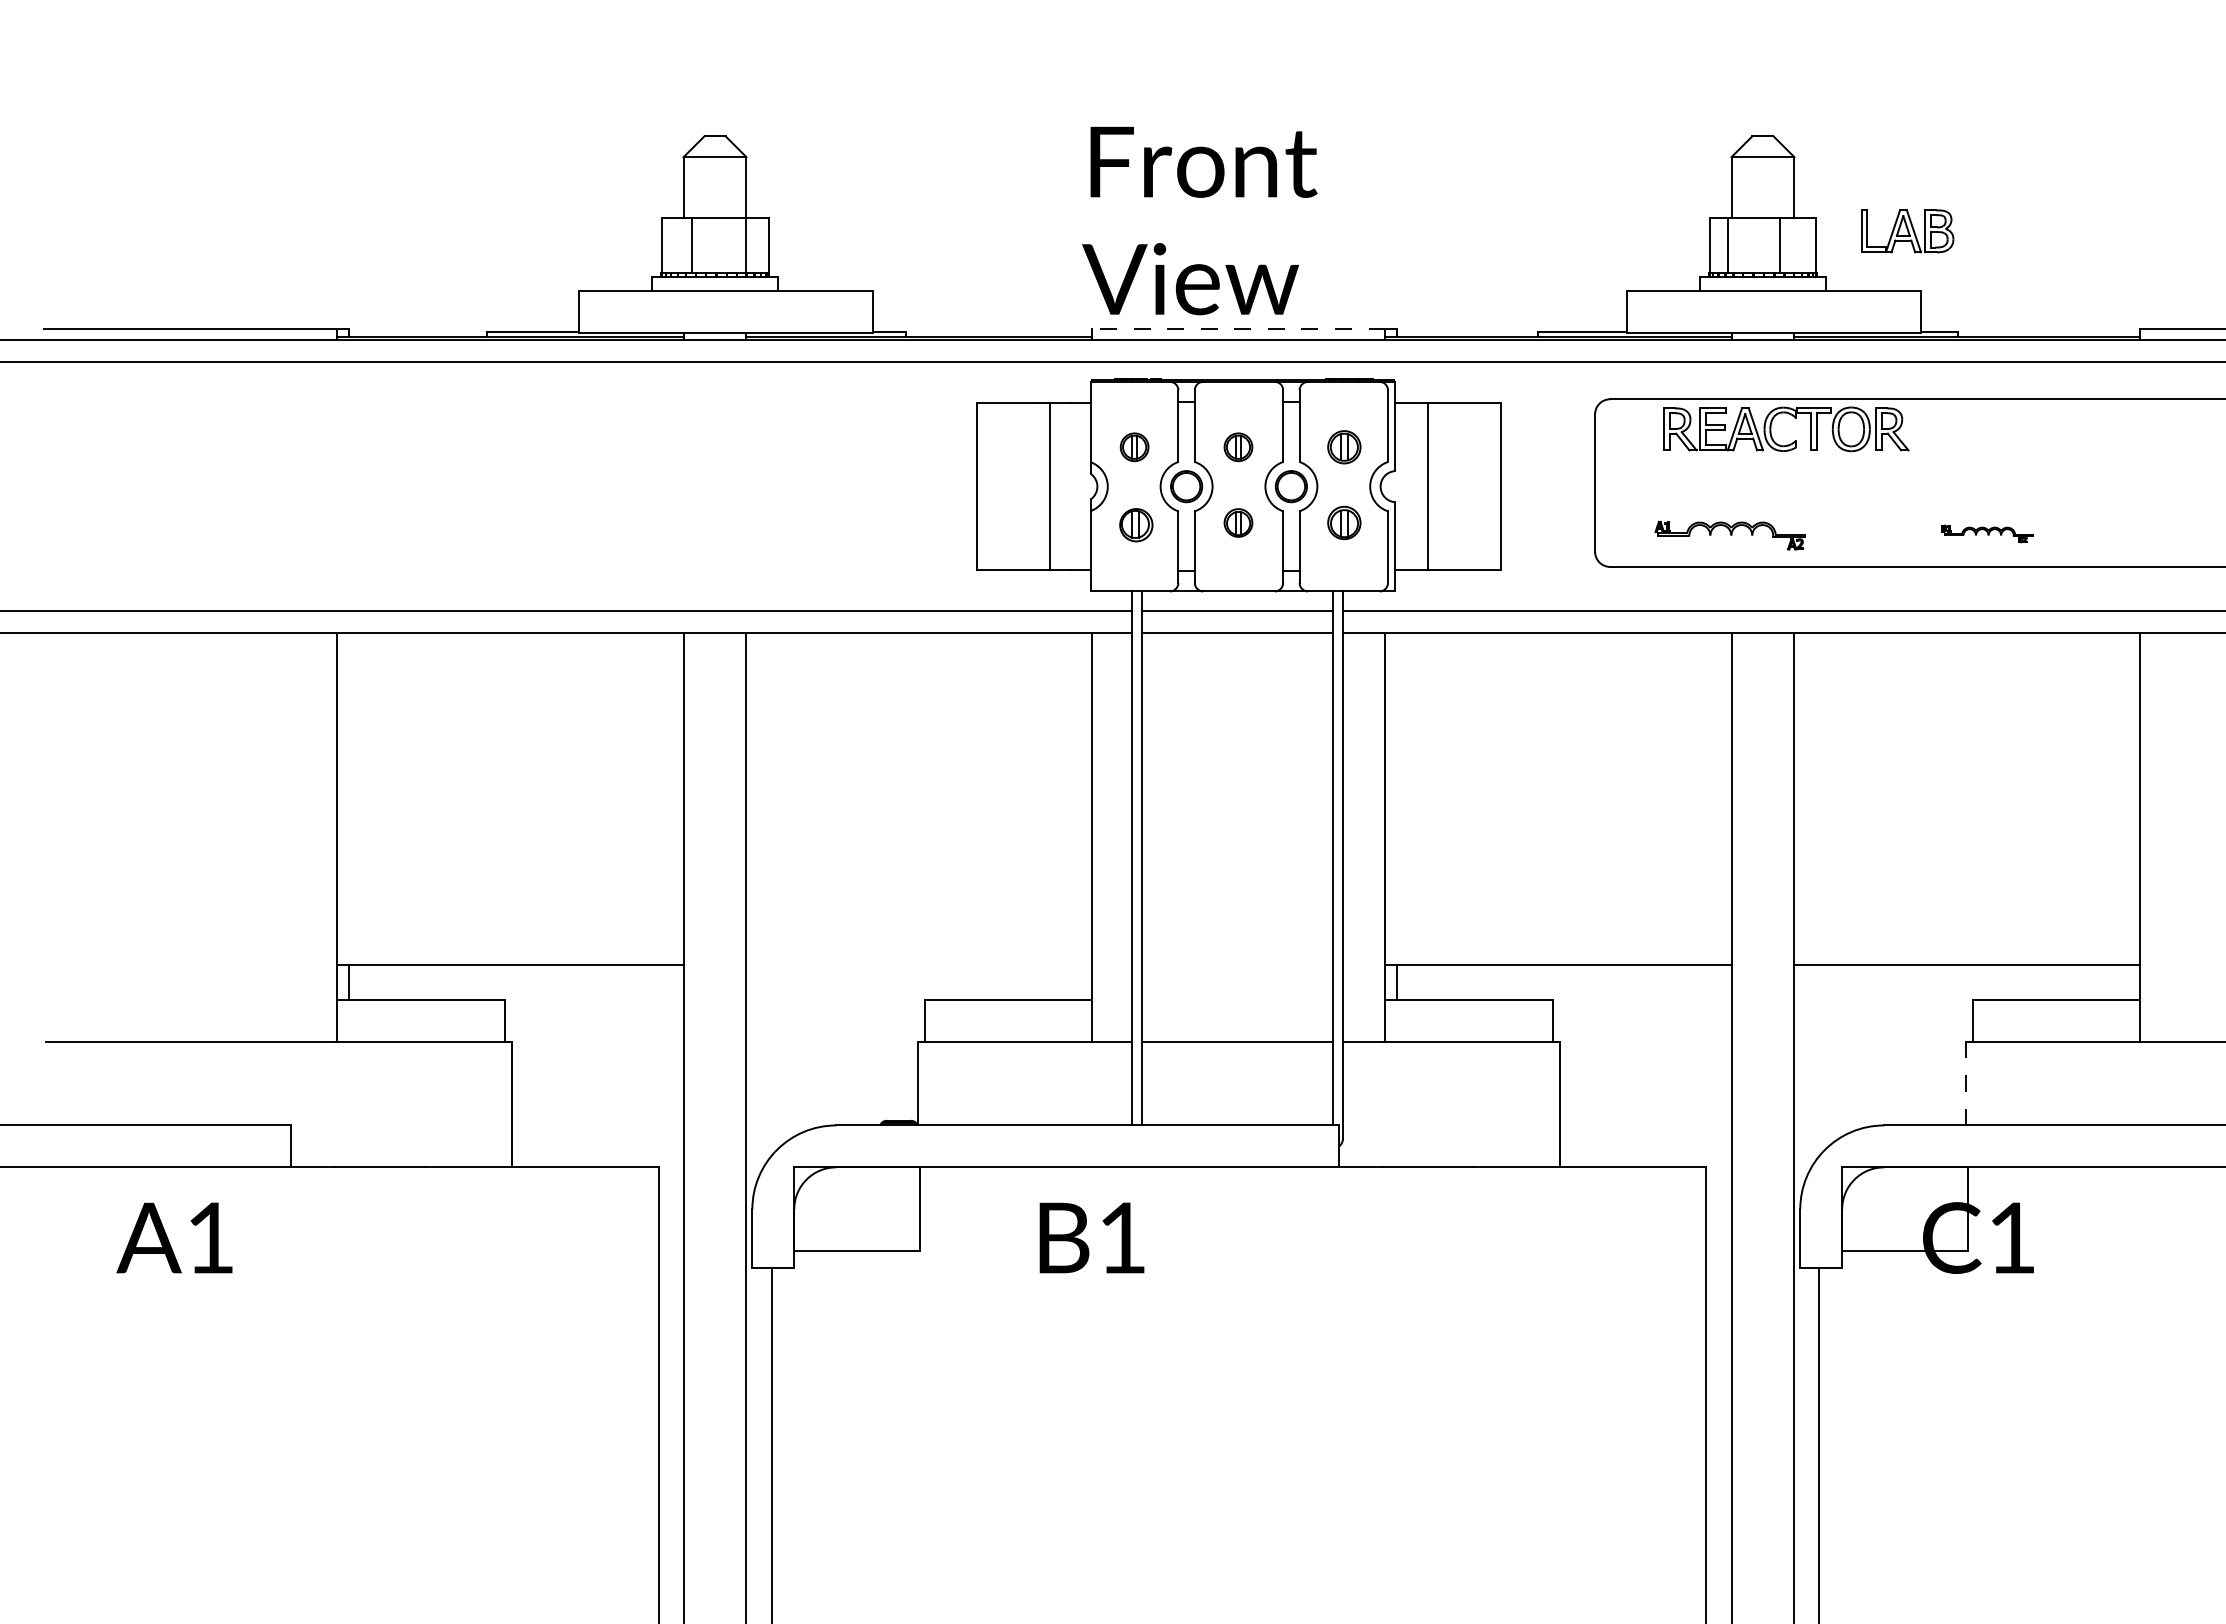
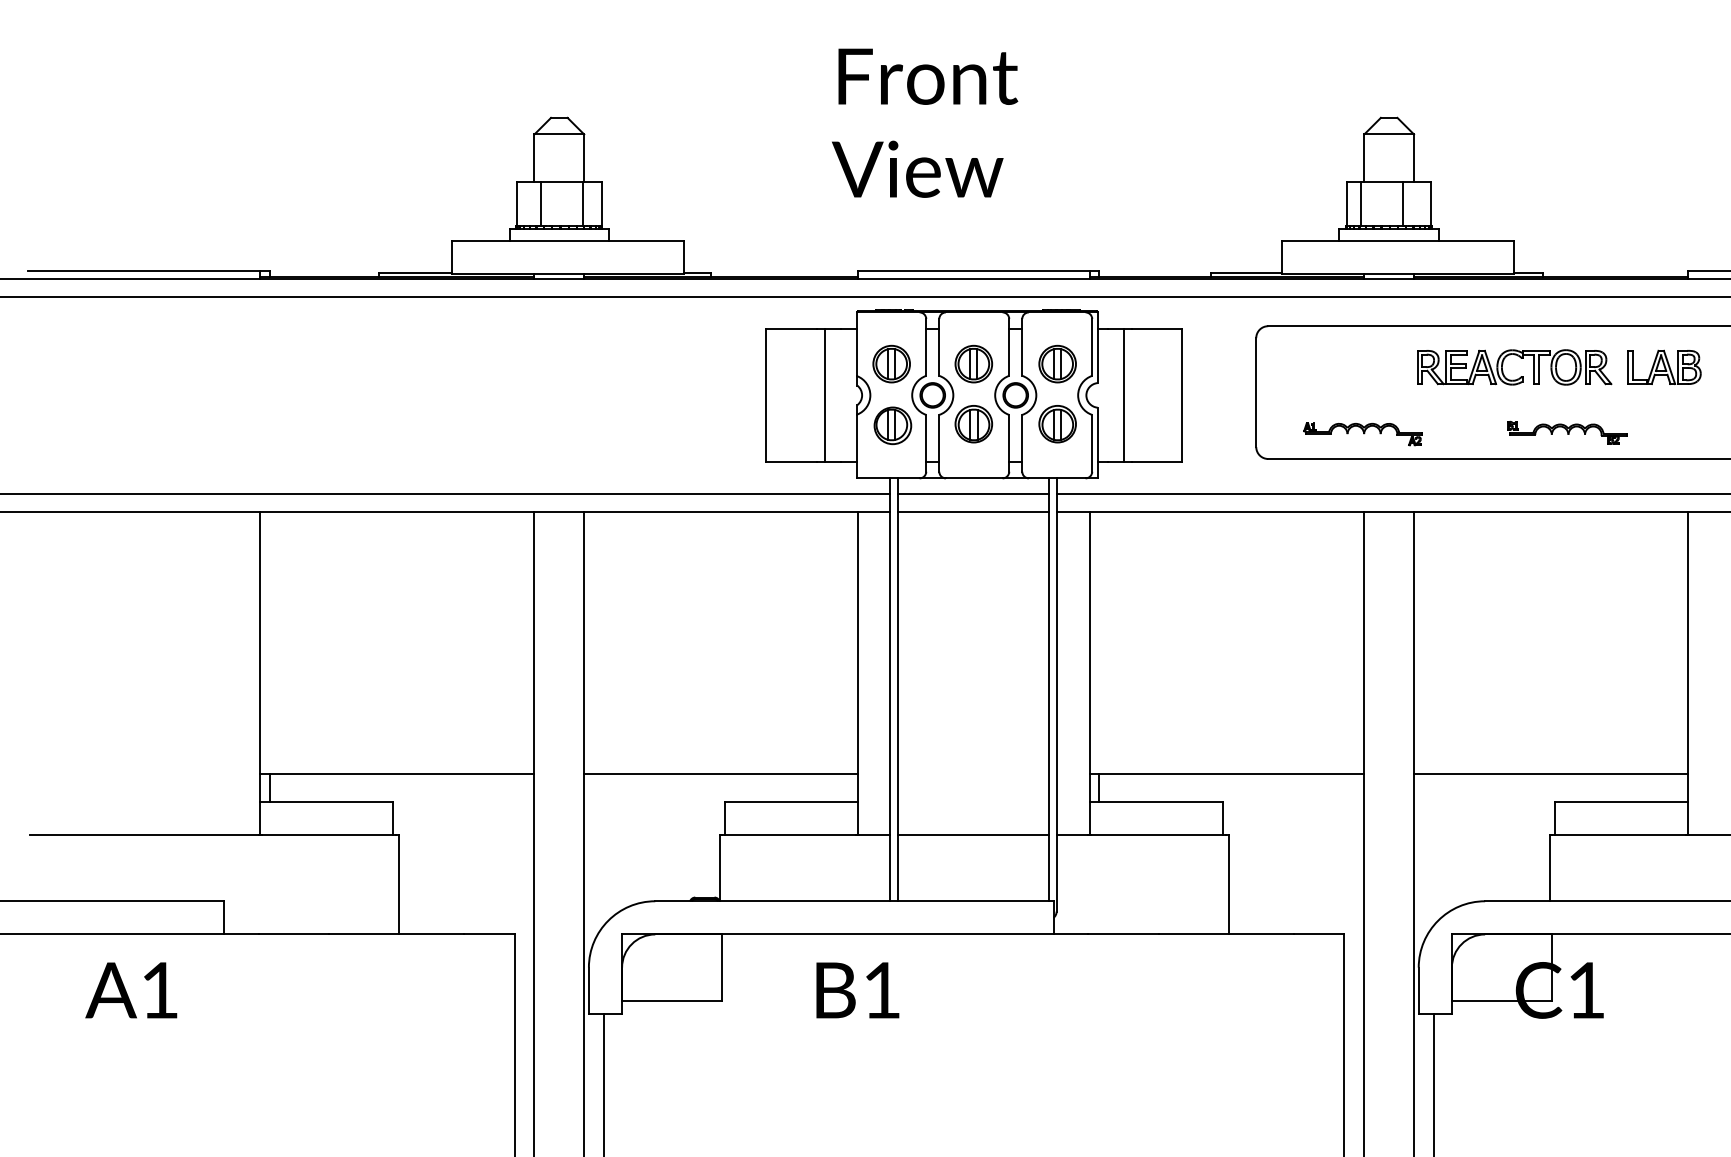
text: (1199, 220) -> (924, 122), moved
part: (1907, 231) -> (1664, 367), moved
line: (1238, 329) -> (973, 270), dashed -> solid
part: (1794, 440) -> (1521, 376), moved
part: (1134, 447) -> (891, 364), size x1.67
part: (1238, 447) -> (973, 364), size x1.67
part: (1344, 447) -> (1057, 364), size x1.43
part: (1238, 522) -> (973, 423), size x1.67
part: (1344, 522) -> (1057, 423), size x1.43
part: (1136, 525) -> (893, 426), size x1.43
part: (1987, 533) -> (1566, 432), size x1.67
line: (918, 965) -> (720, 774), added
line: (1965, 1083) -> (1549, 868), dashed -> solid

